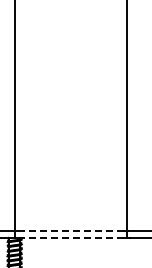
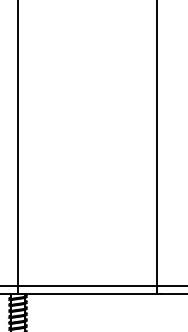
line: (70, 231) -> (87, 286), dashed -> solid
line: (70, 237) -> (87, 294), dashed -> solid

